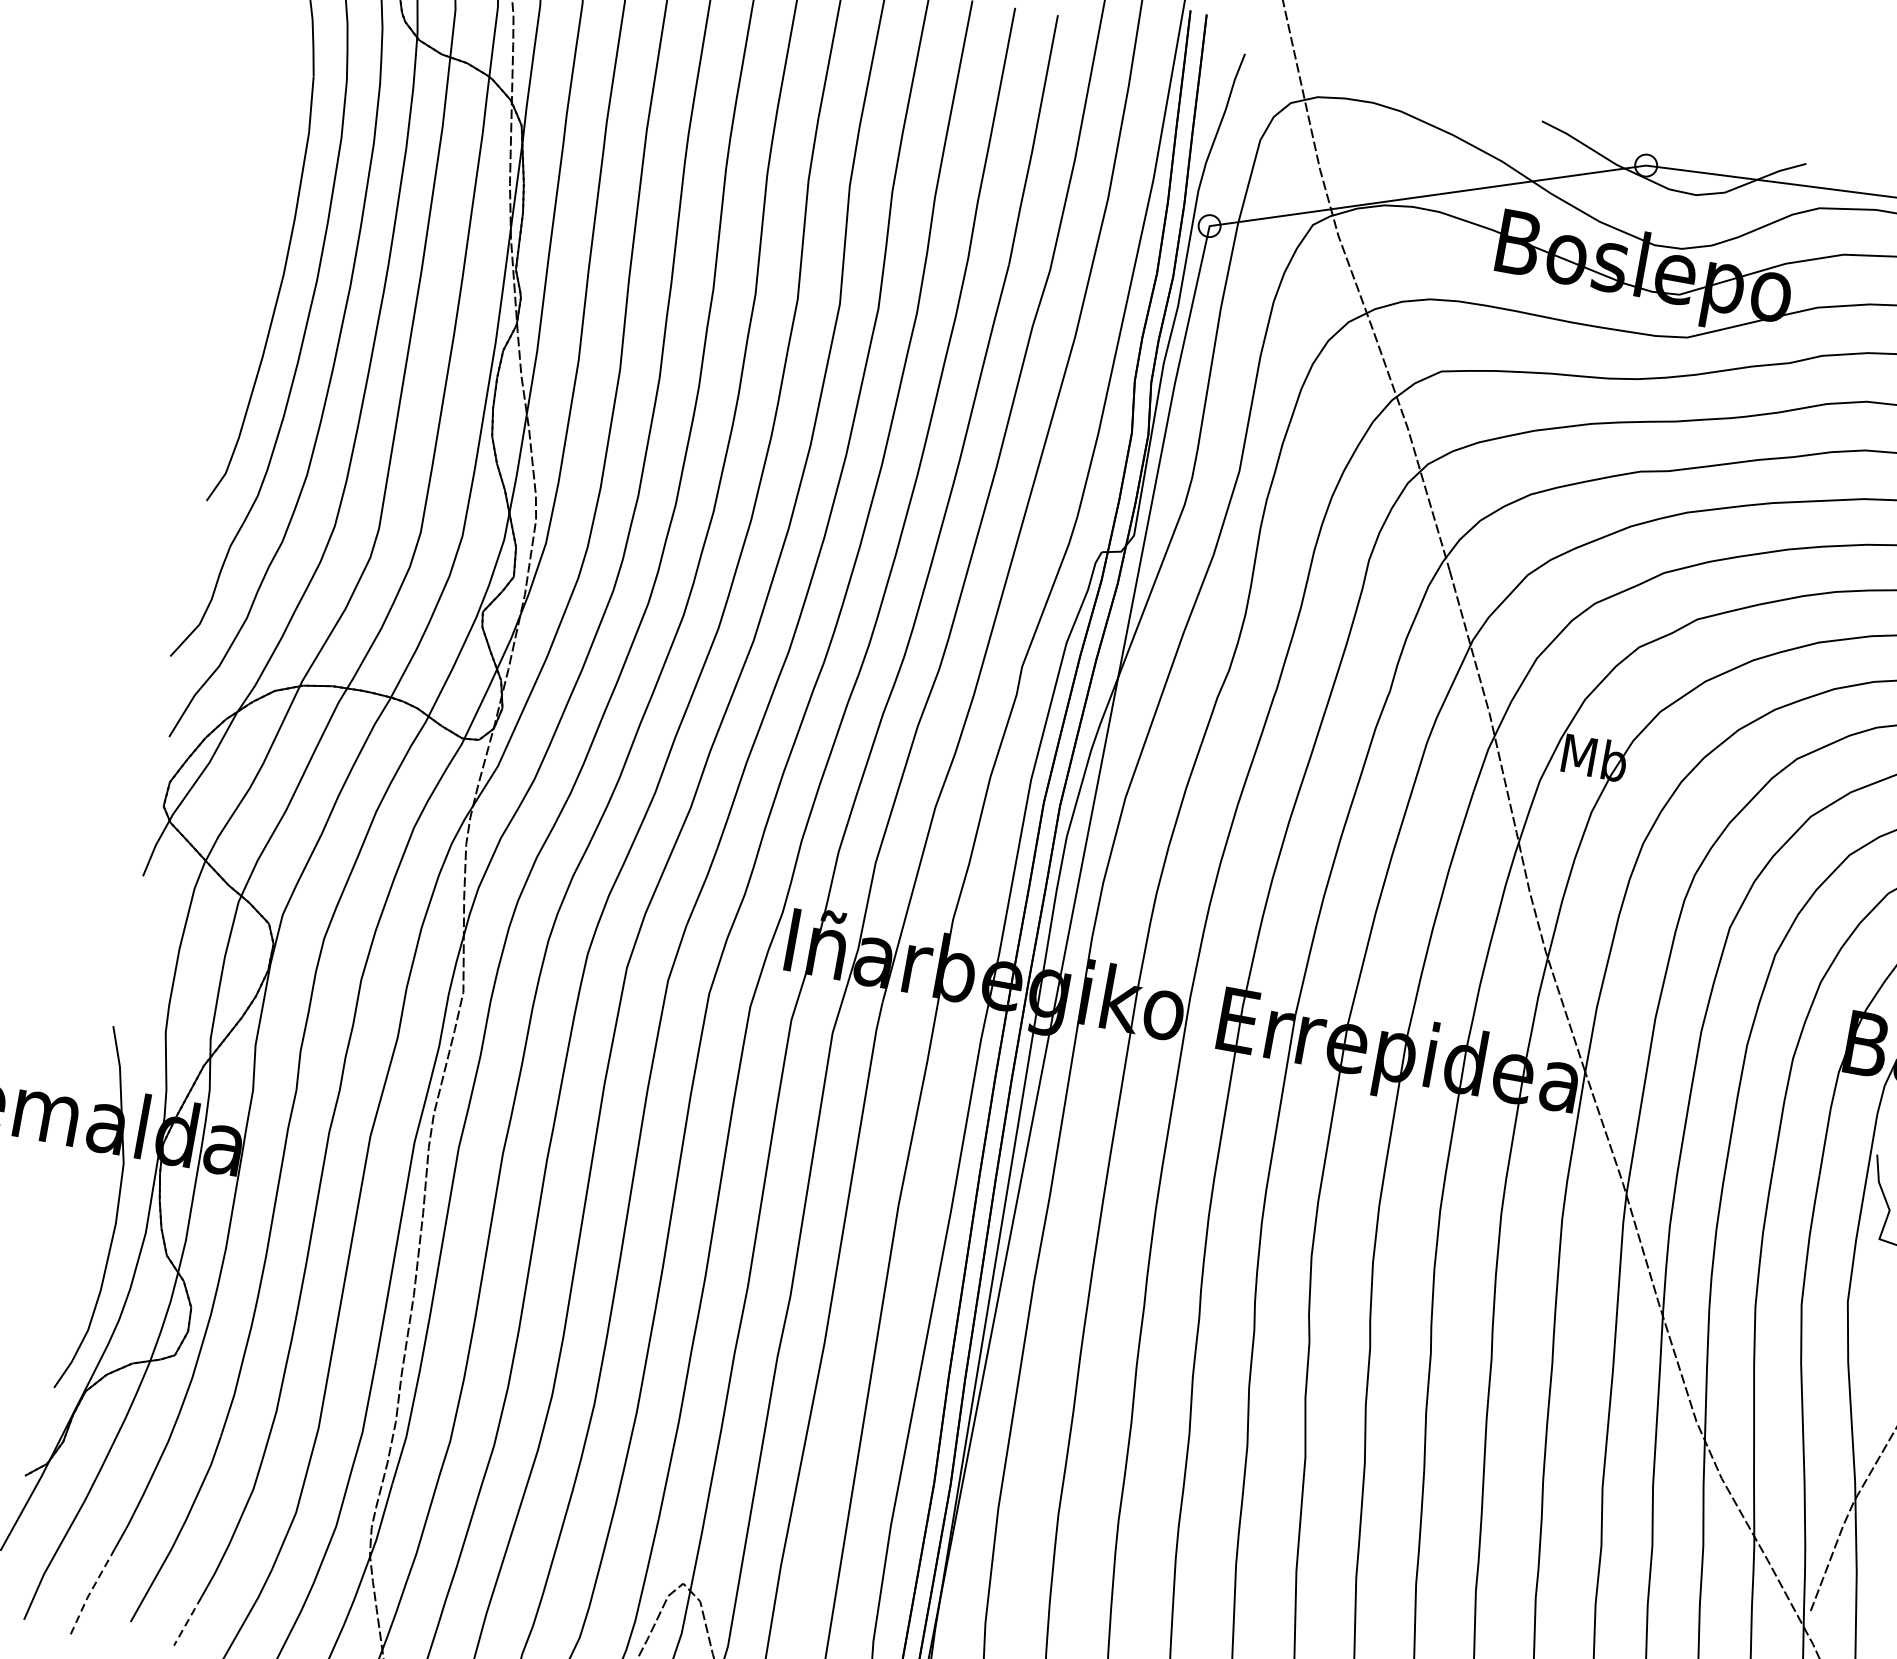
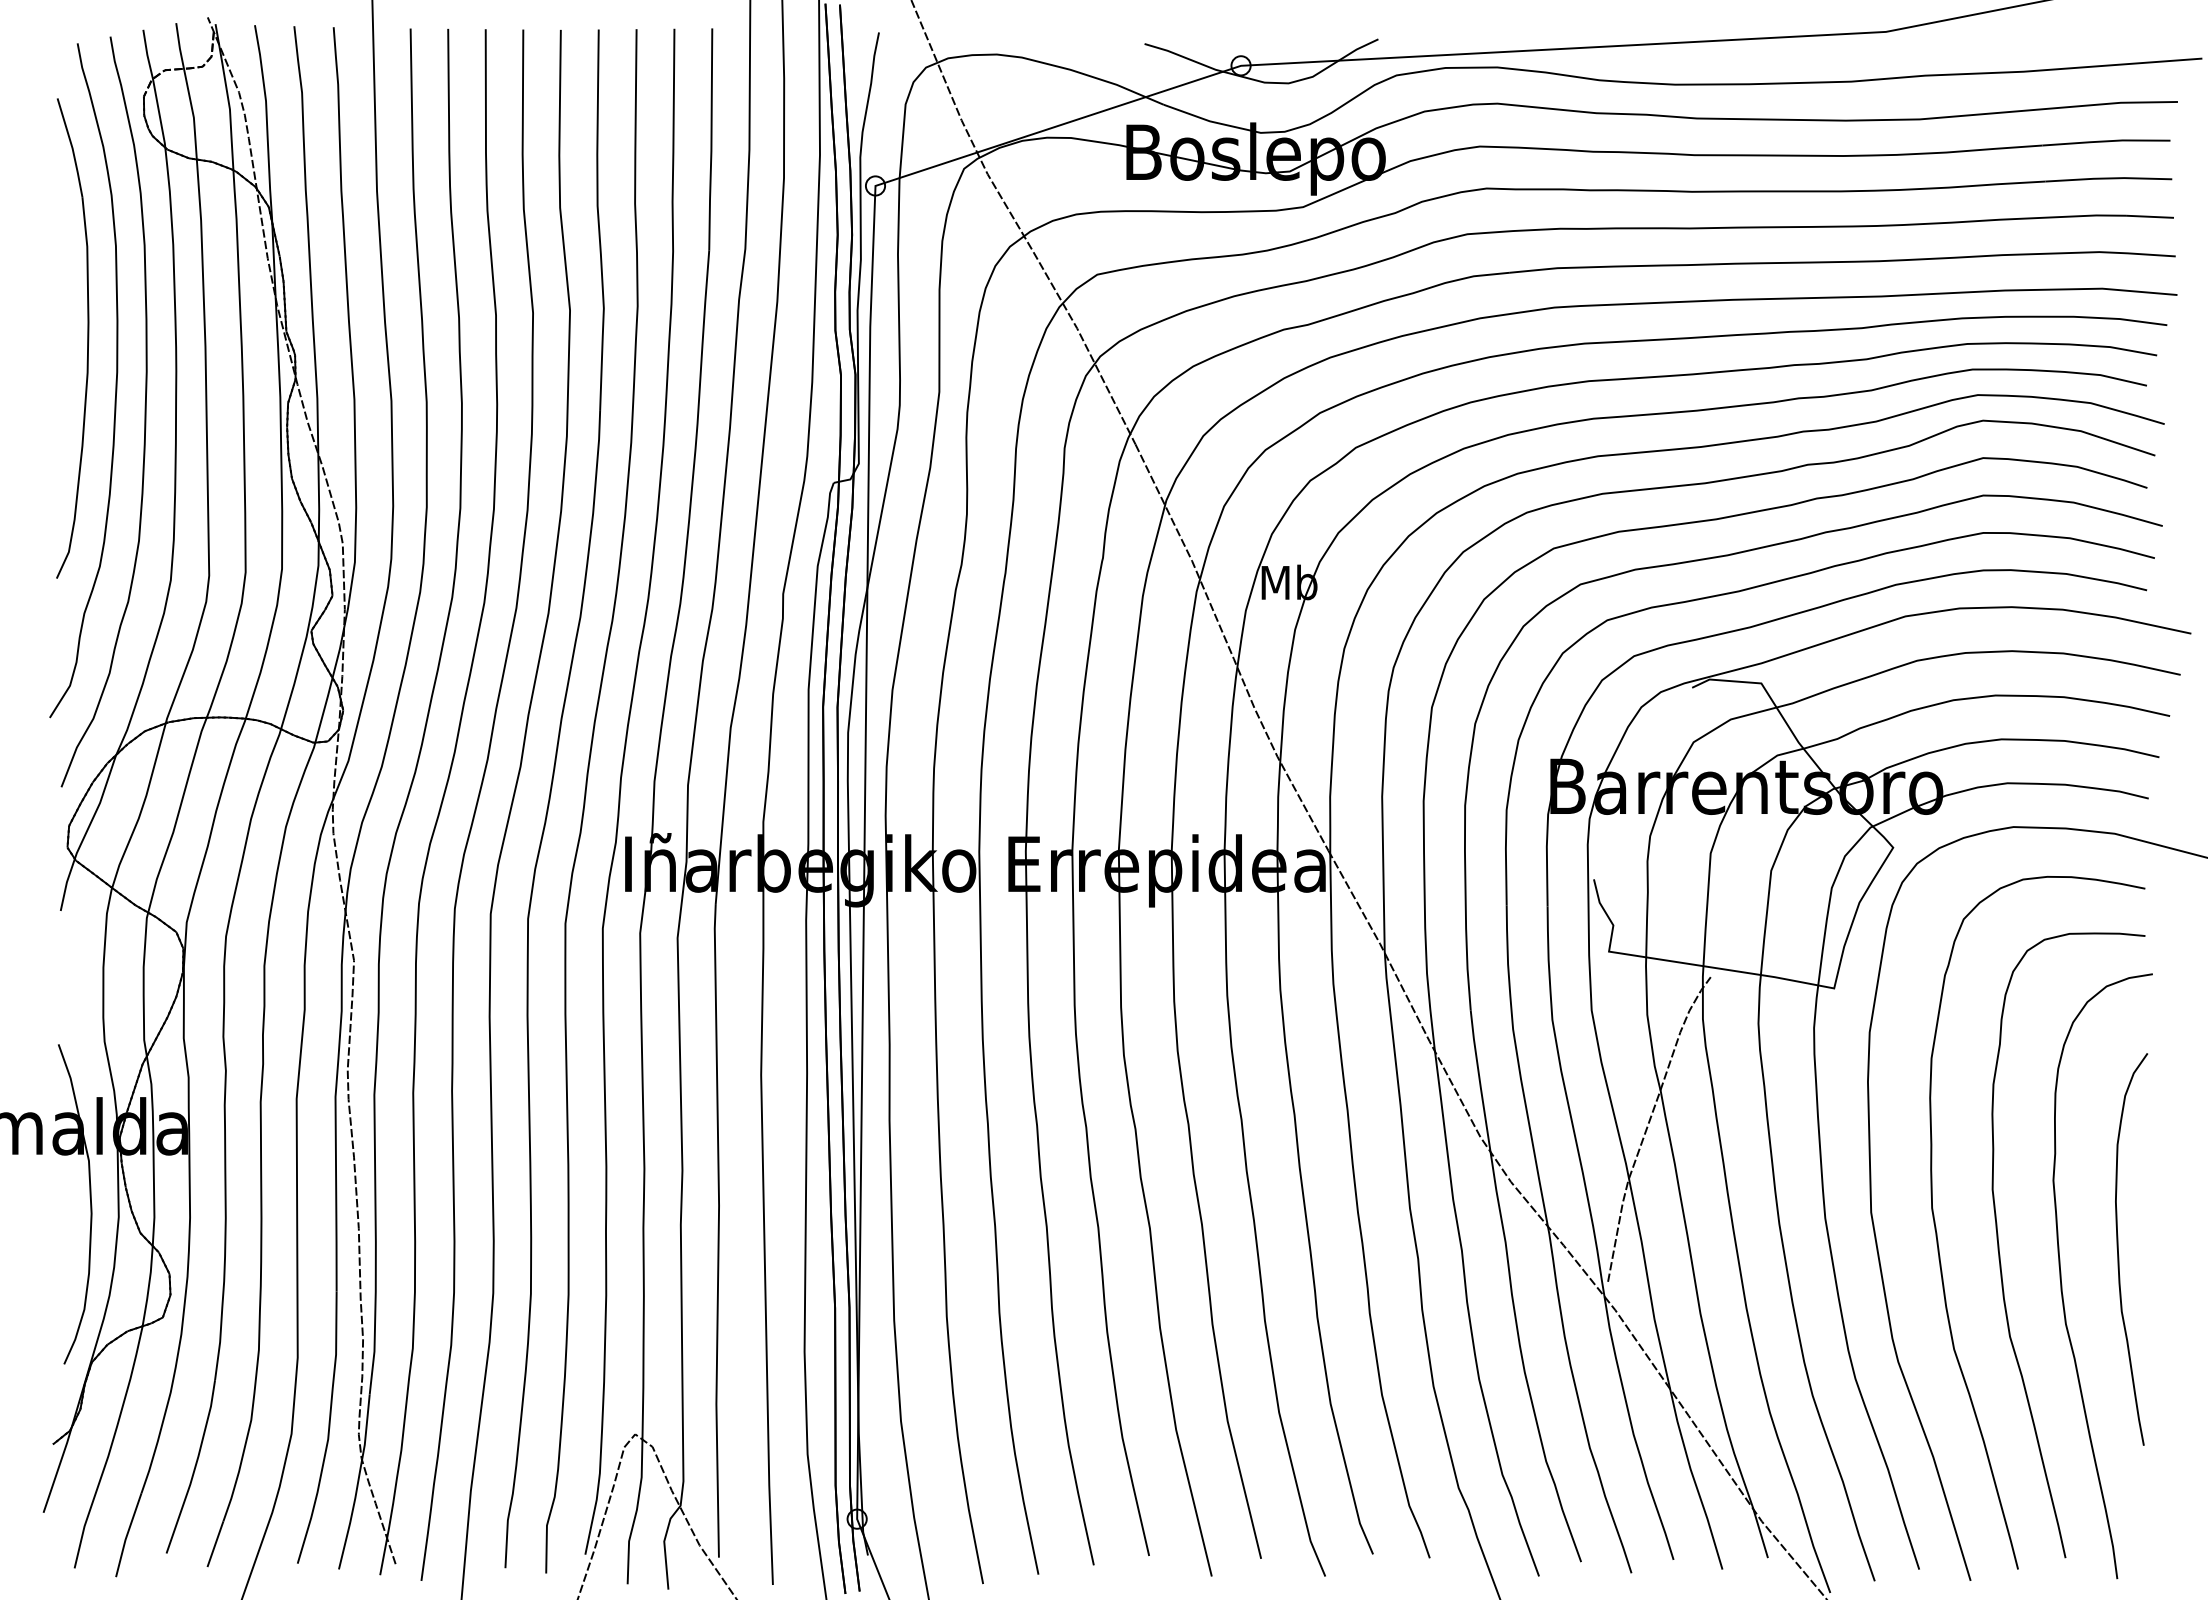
line: (90, 1593) -> (127, 1535), dashed -> solid
line: (187, 1621) -> (215, 1544), dashed -> solid

